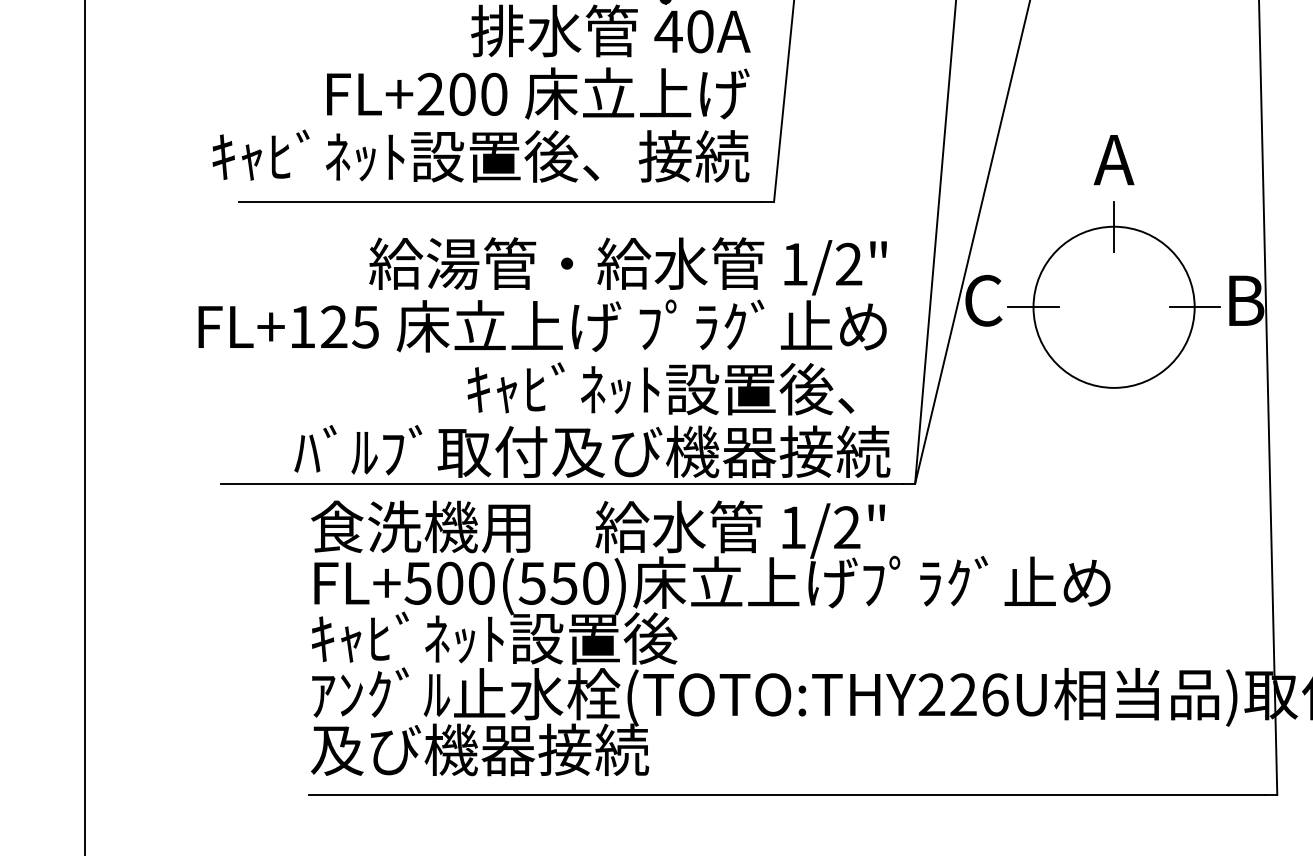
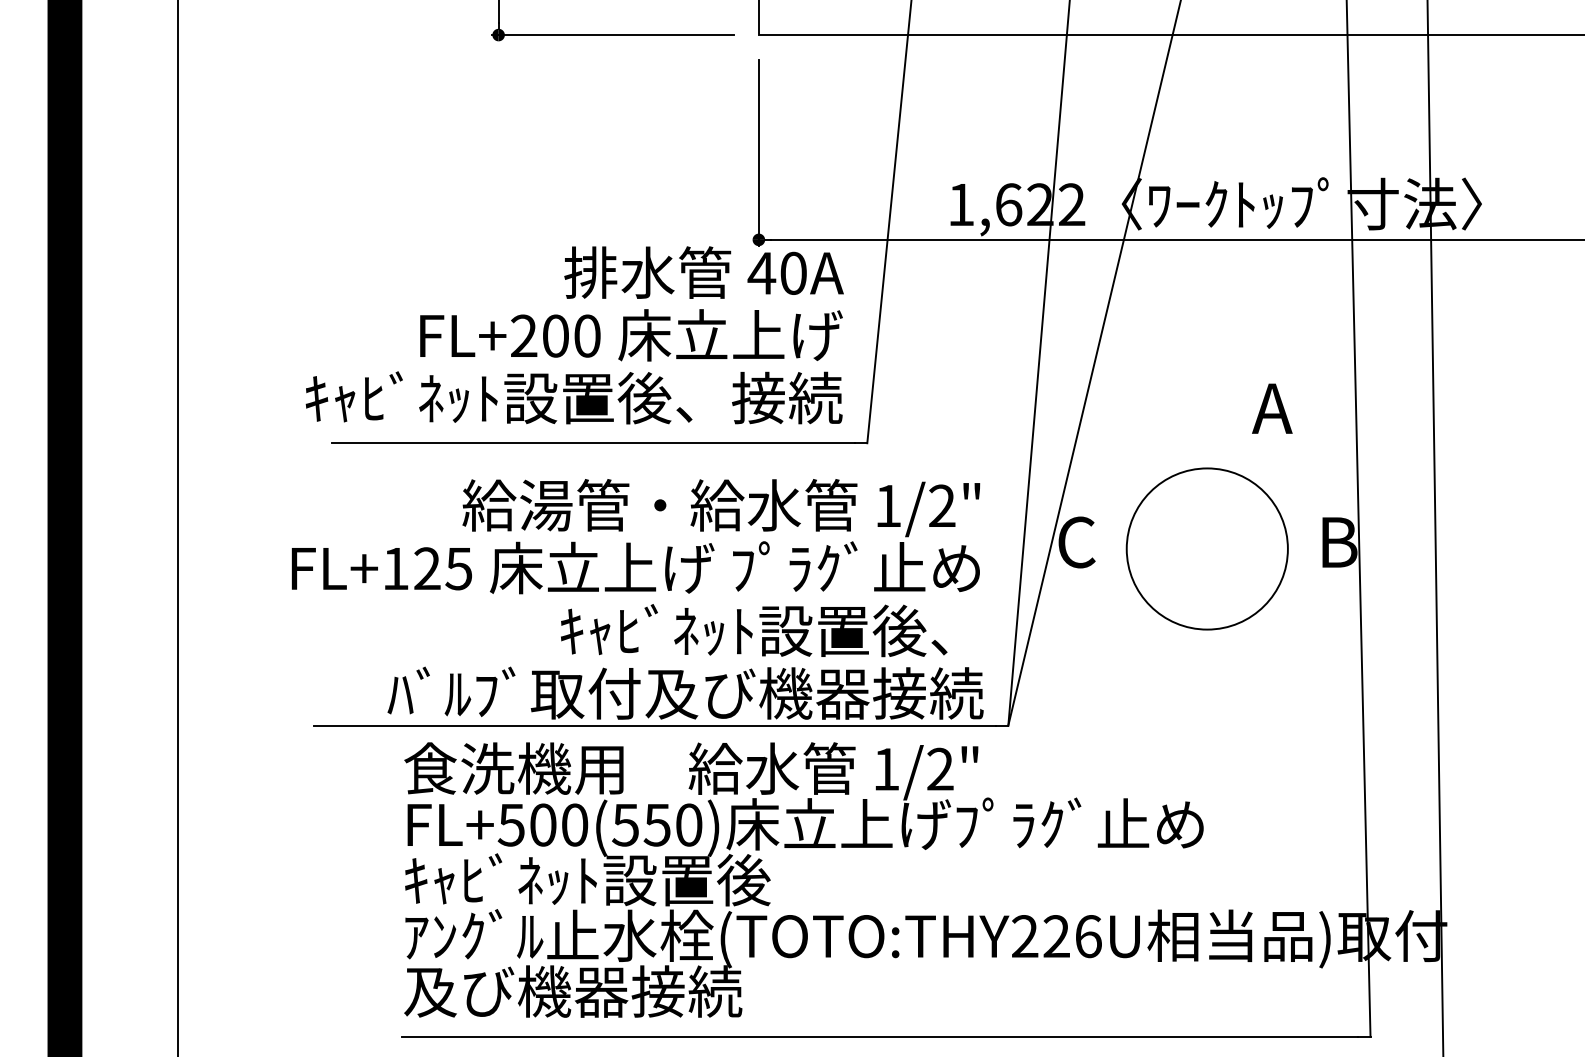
text: (1114, 159) -> (1272, 408), moved
line: (1114, 226) -> (1207, 468), removed
line: (1033, 307) -> (1126, 549), removed
line: (1194, 307) -> (1287, 549), removed

